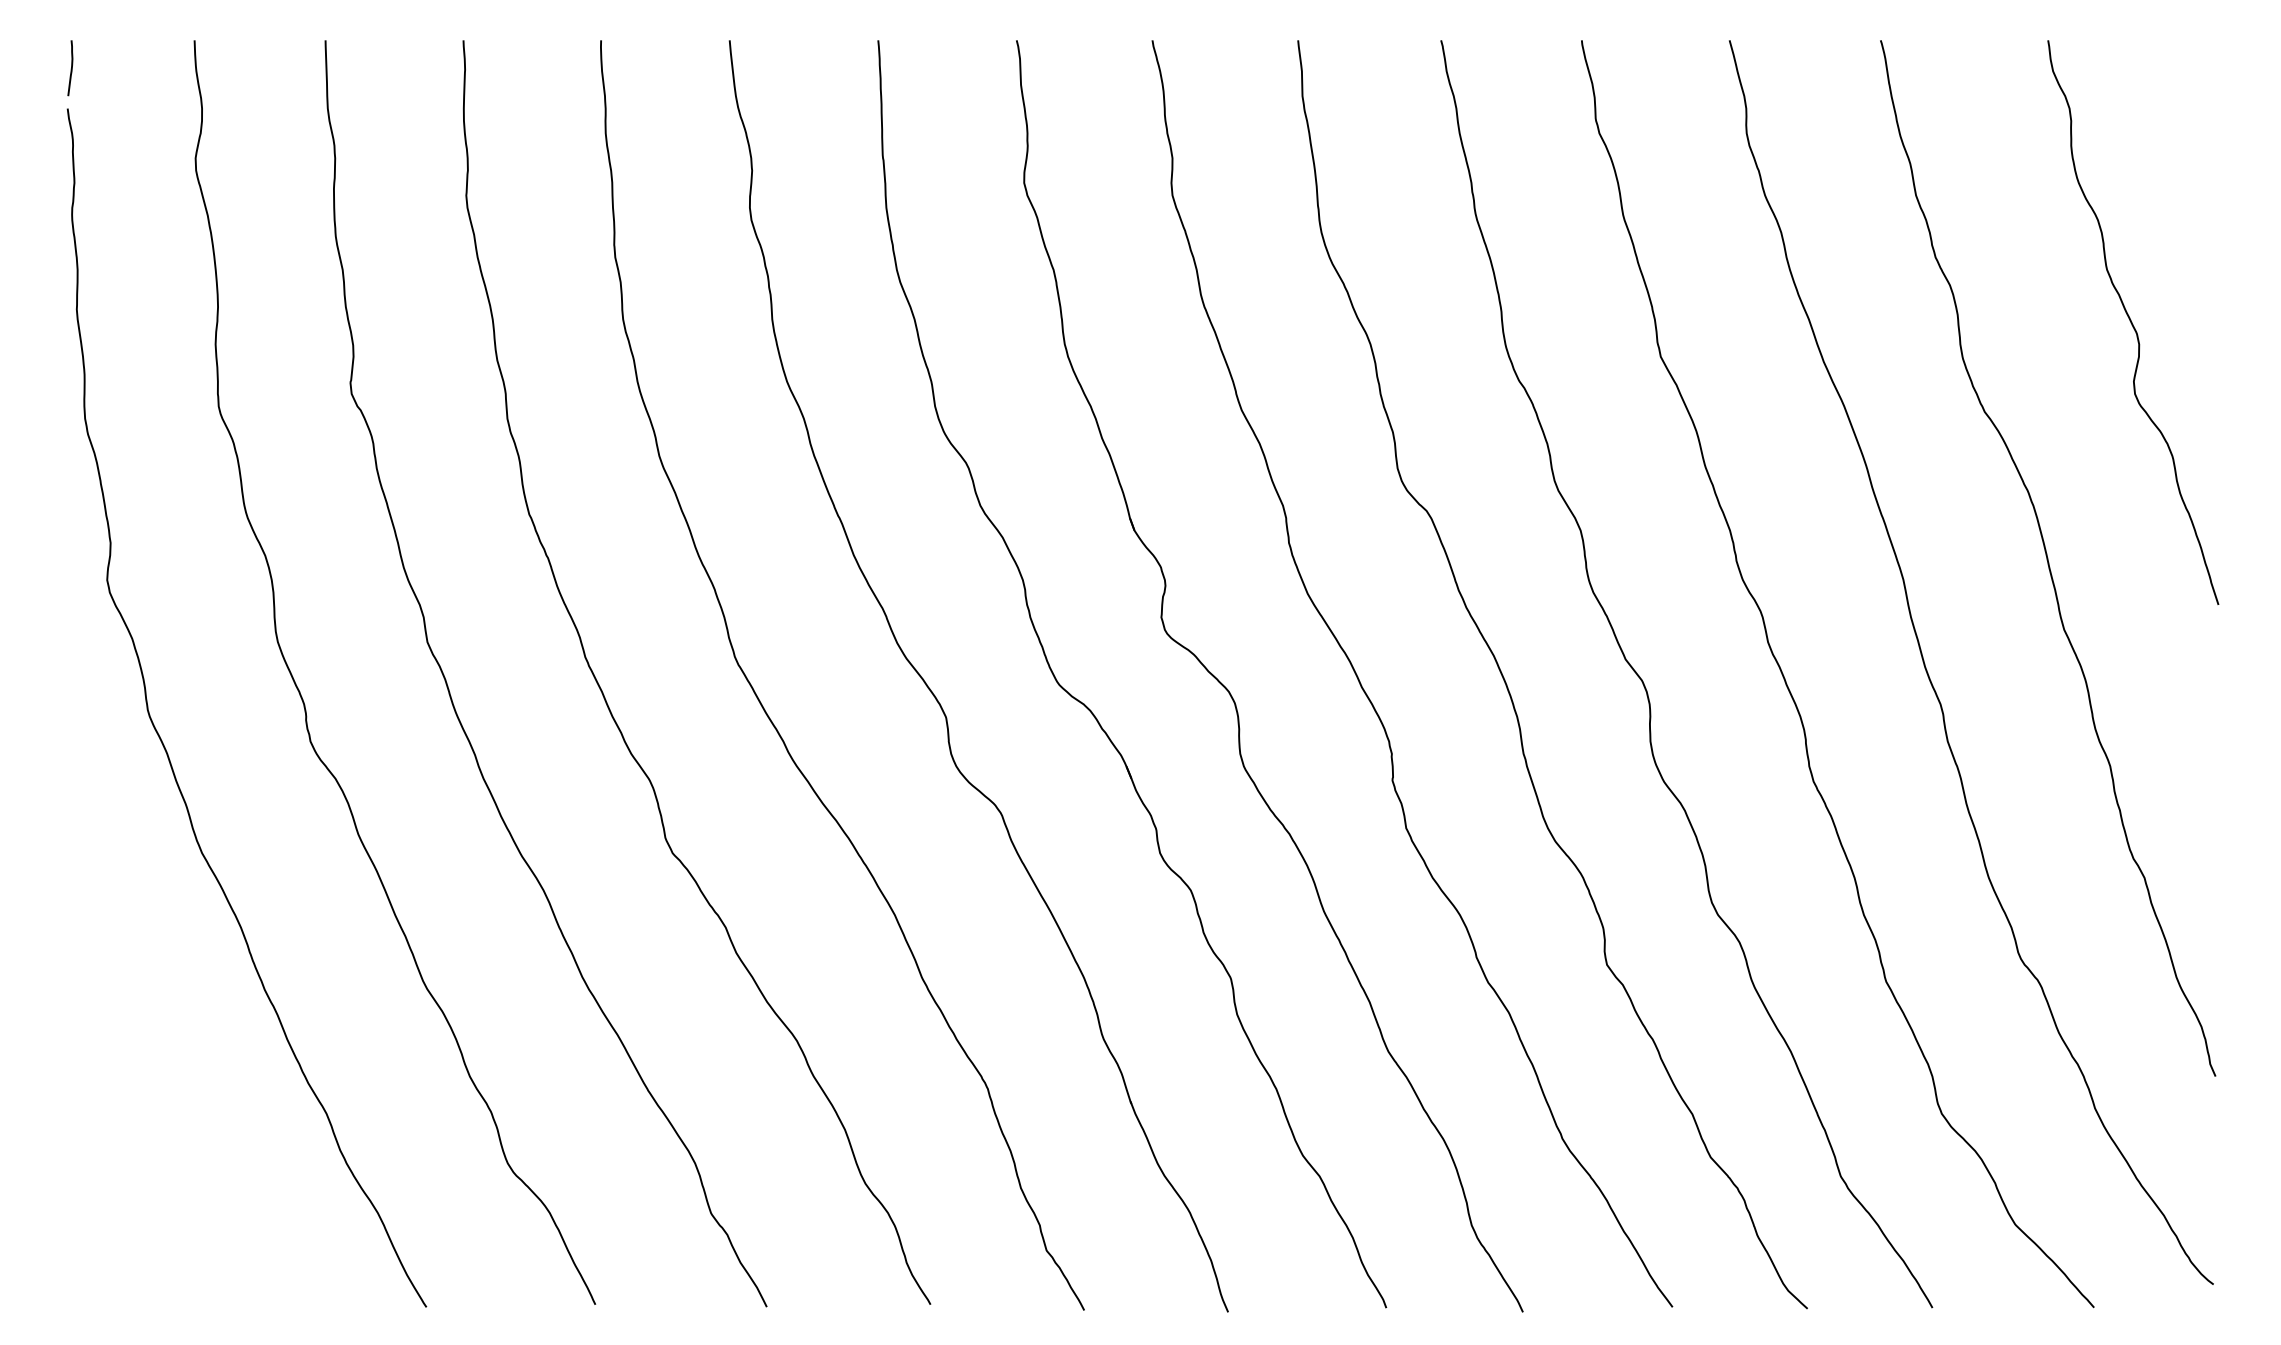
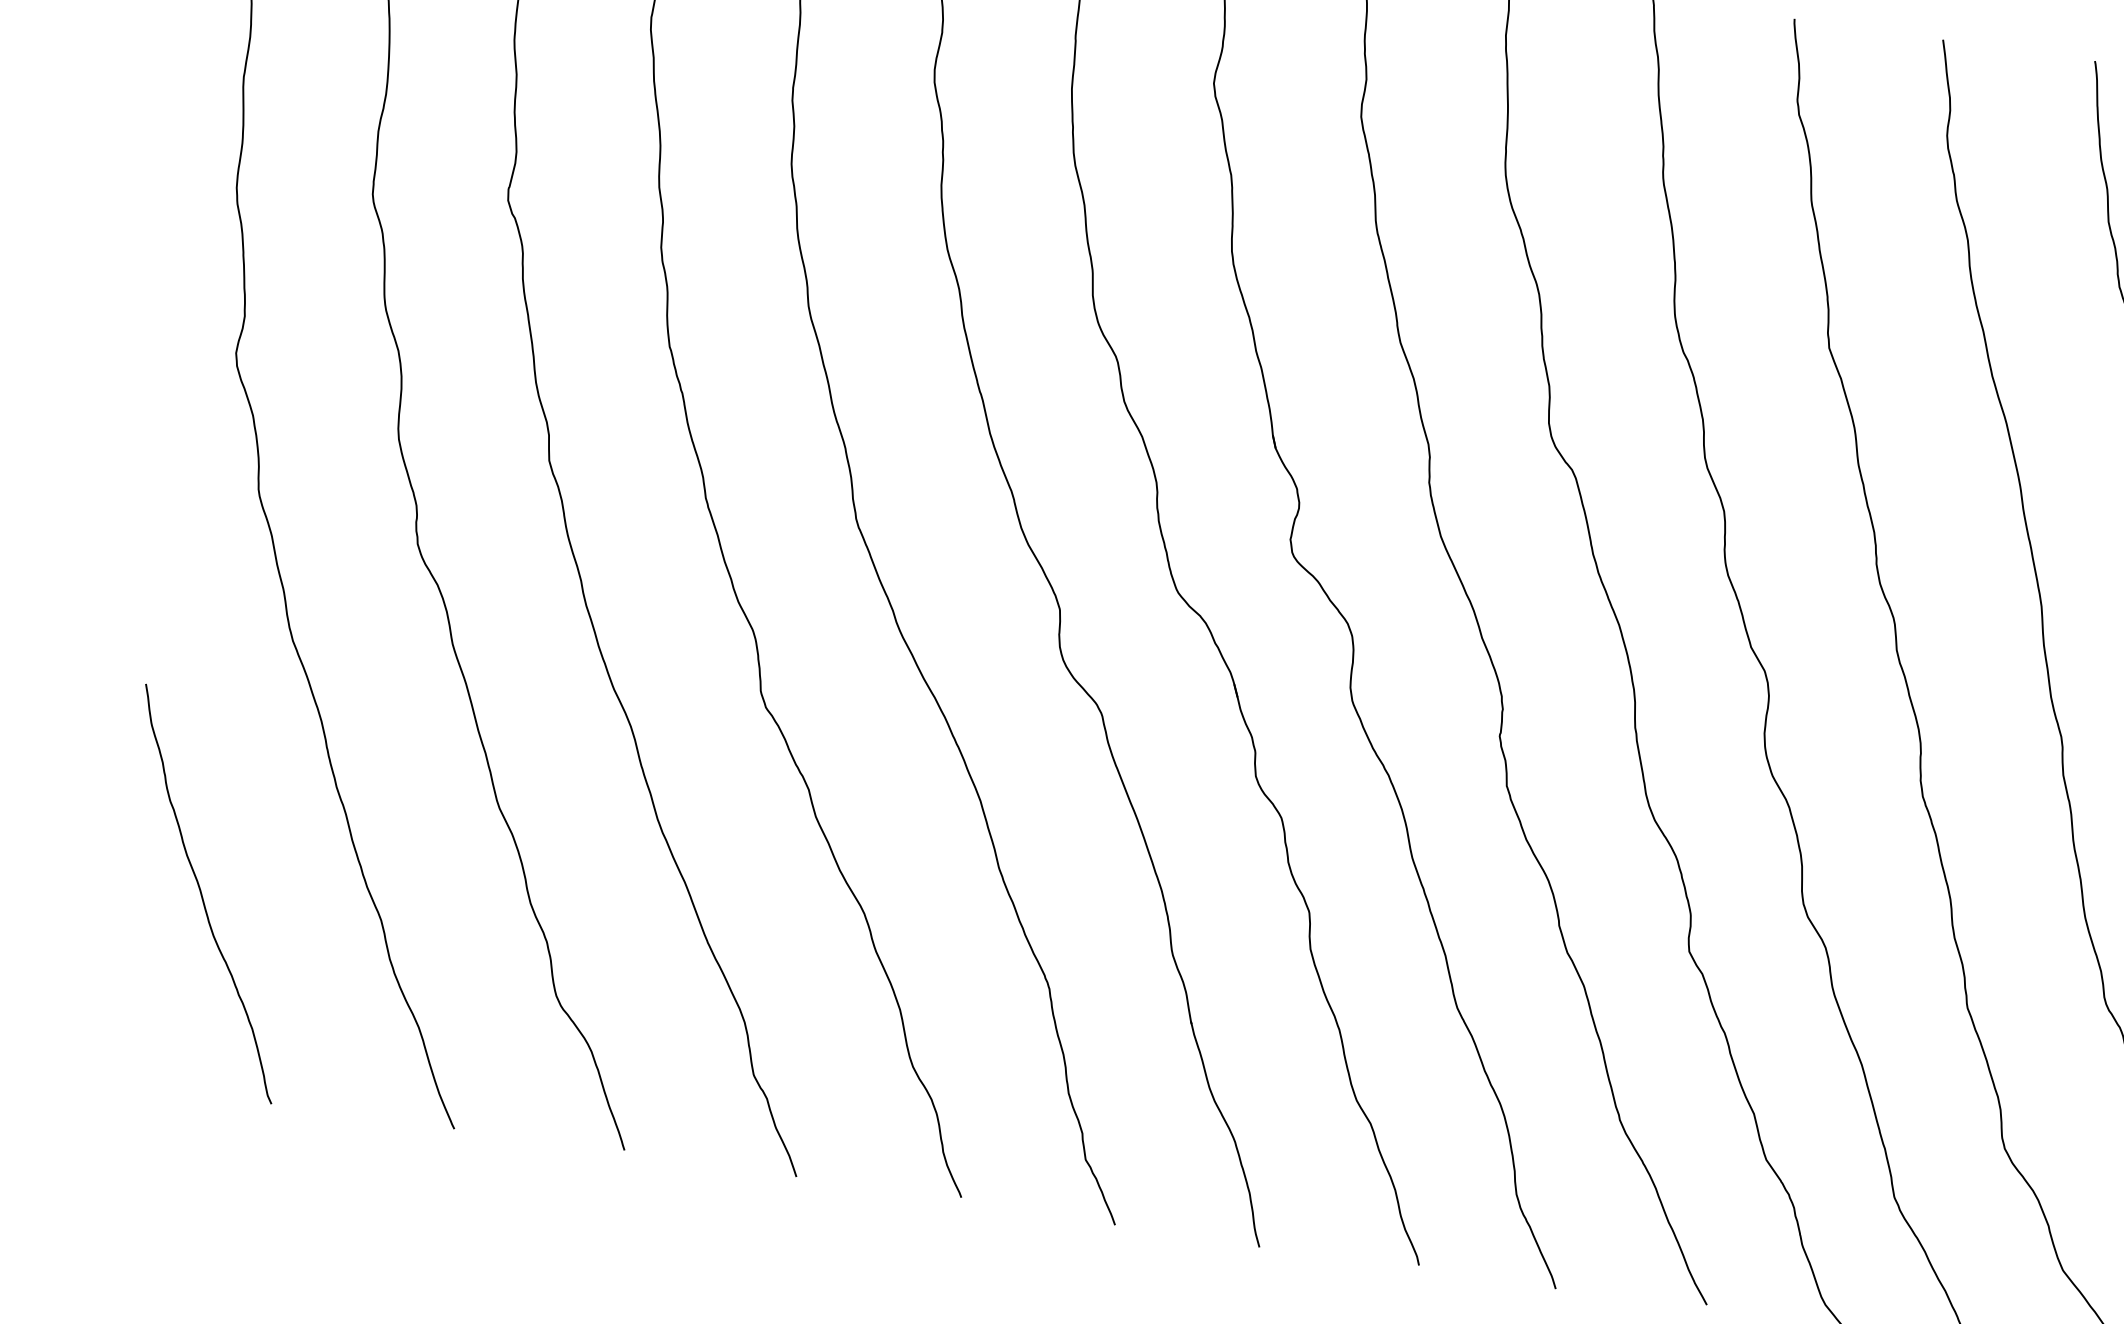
curve: (149, 1114) -> (203, 896), added

